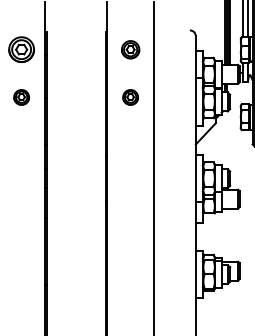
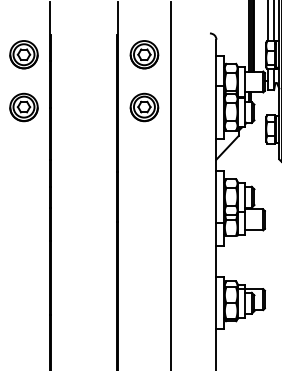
part: (130, 49) -> (144, 54), size x1.43
part: (21, 97) -> (23, 107), size x1.67
part: (130, 97) -> (144, 107), size x1.67

